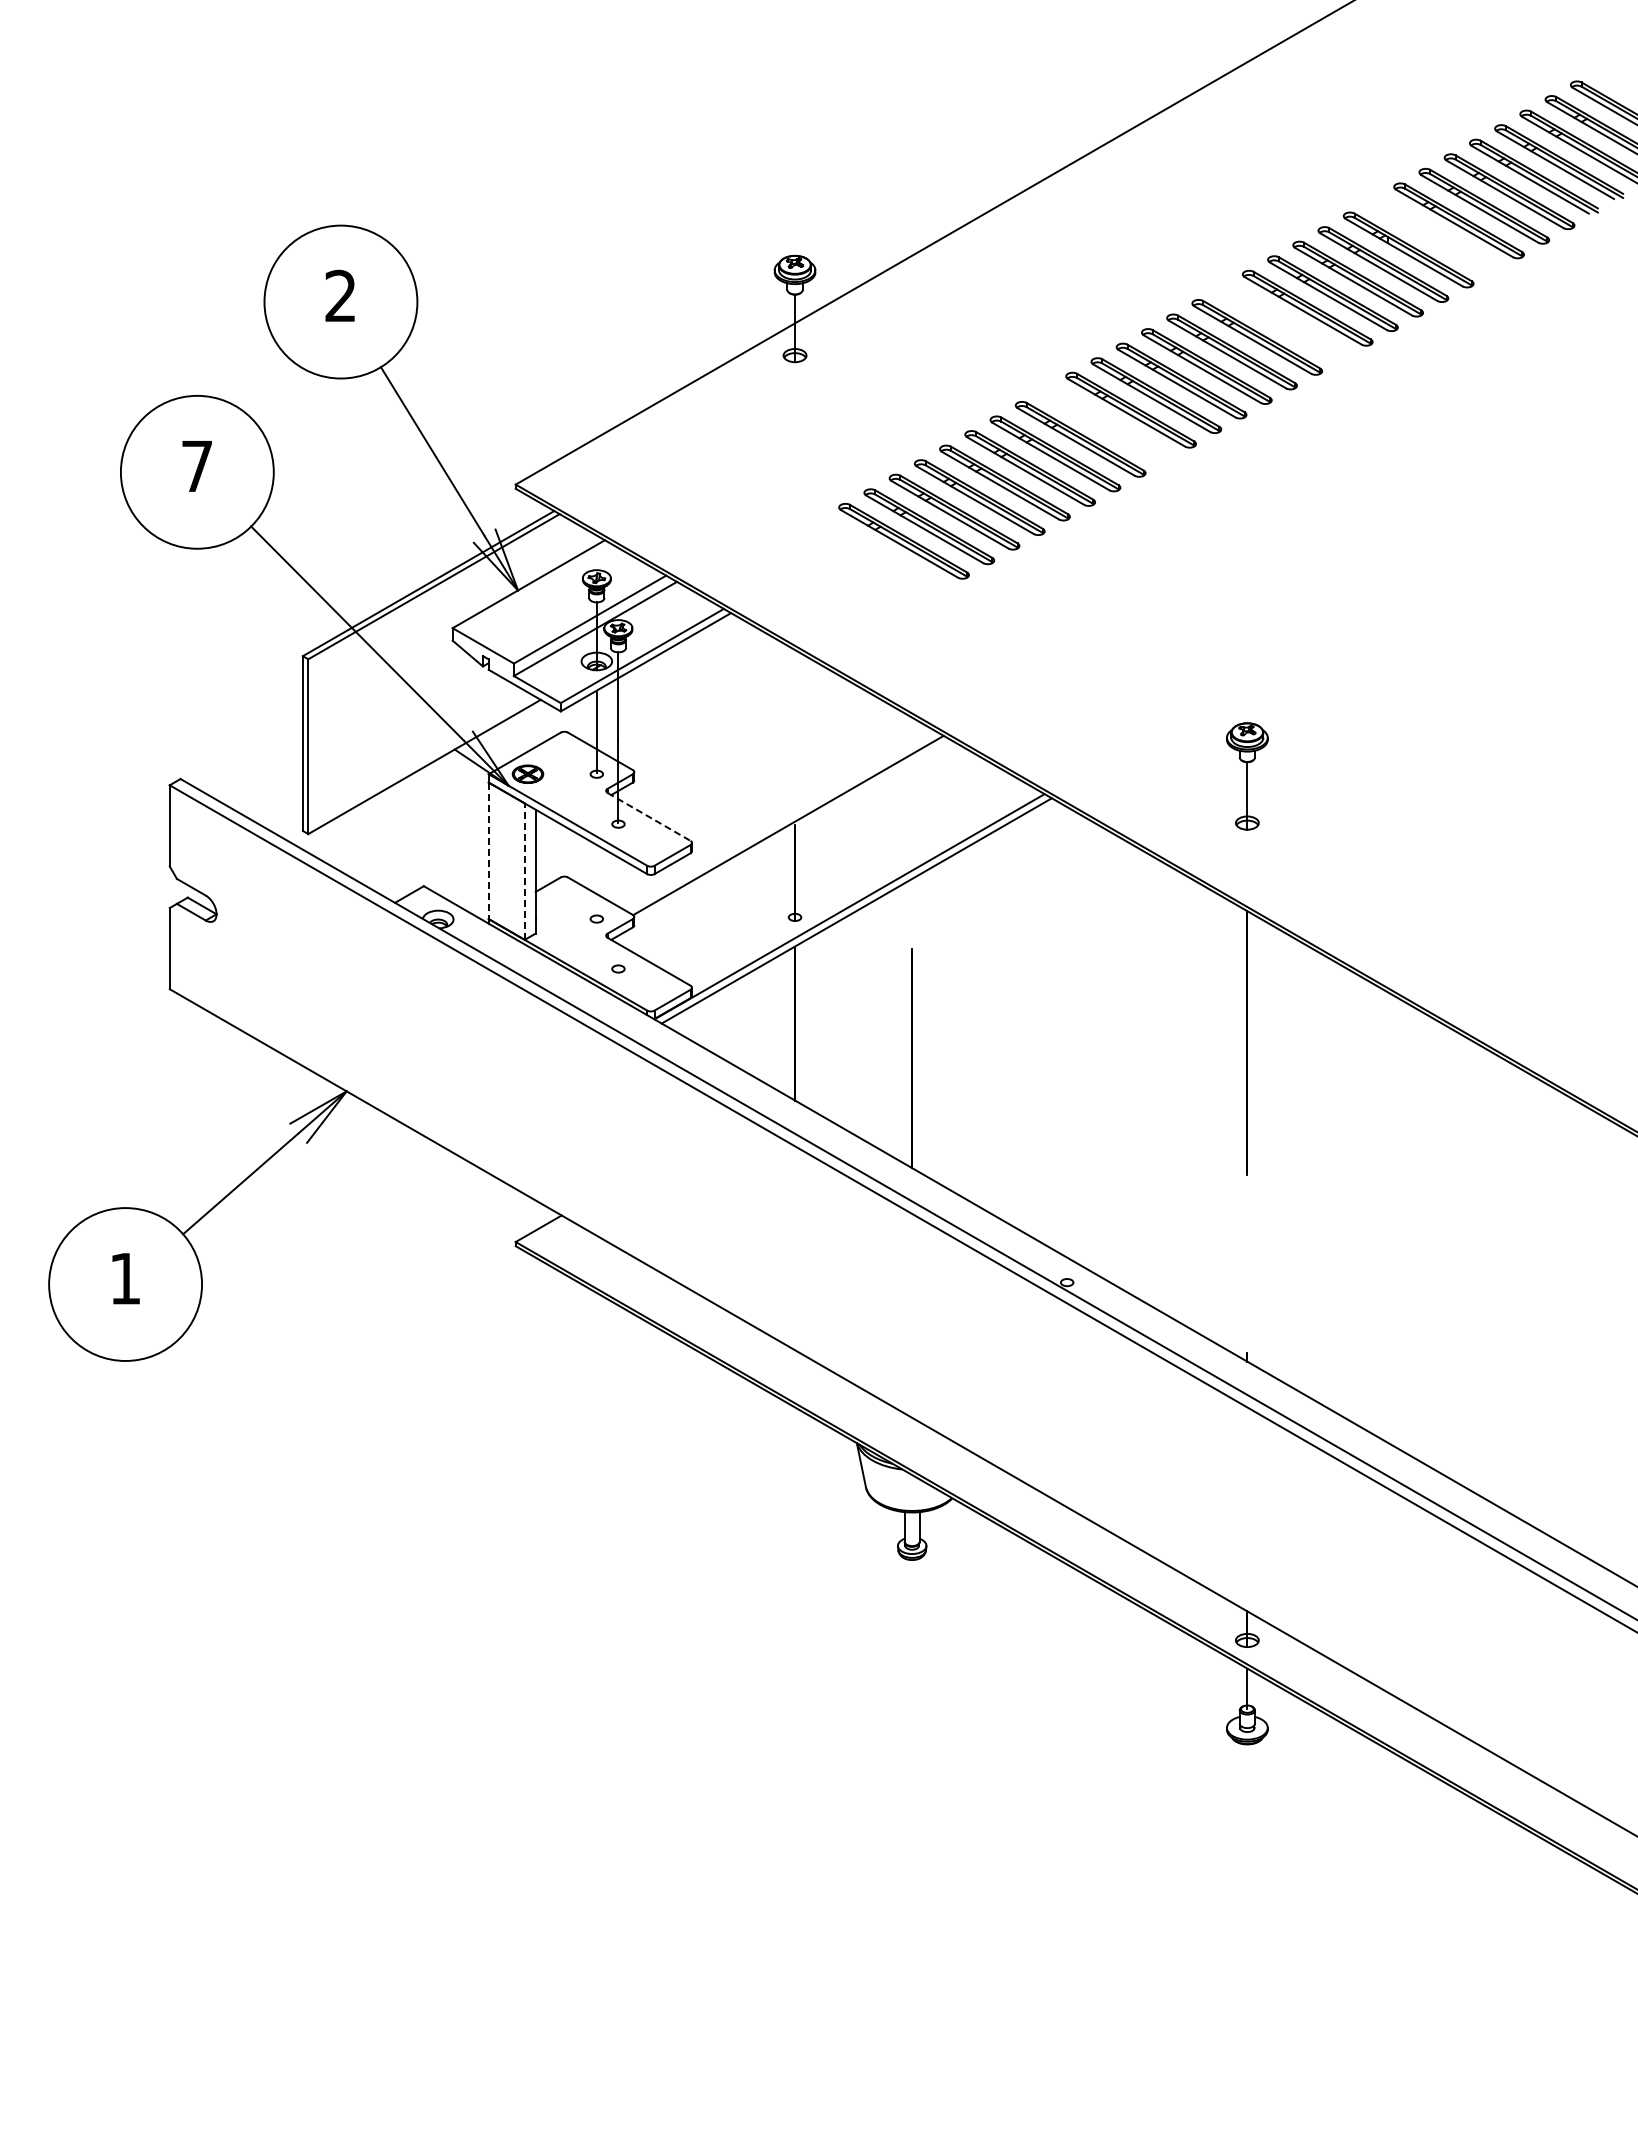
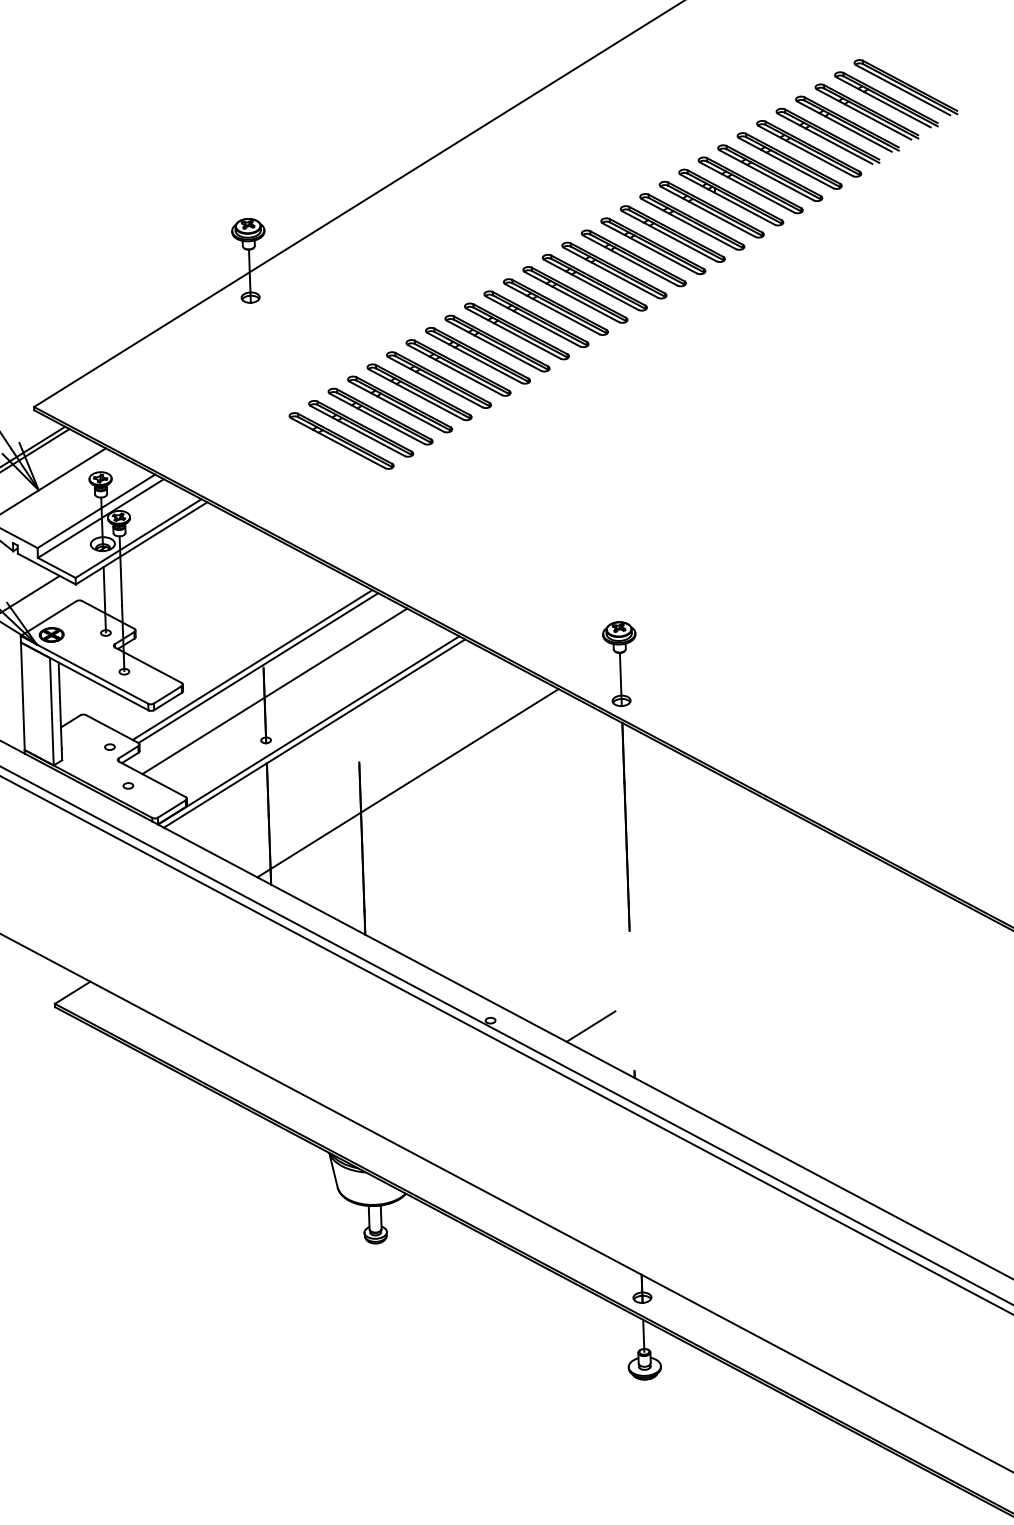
part: (1433, 235) -> (750, 185), added
part: (1282, 322) -> (633, 258), added
part: (1105, 424) -> (497, 343), added
part: (1247, 776) -> (620, 664), moved
line: (649, 816) -> (148, 664), dashed -> solid
line: (781, 820) -> (252, 664), added
line: (488, 851) -> (22, 696), dashed -> solid
line: (807, 855) -> (274, 691), added
line: (524, 871) -> (51, 711), dashed -> solid
line: (972, 977) -> (407, 782), added
line: (1193, 1294) -> (590, 1026), added

